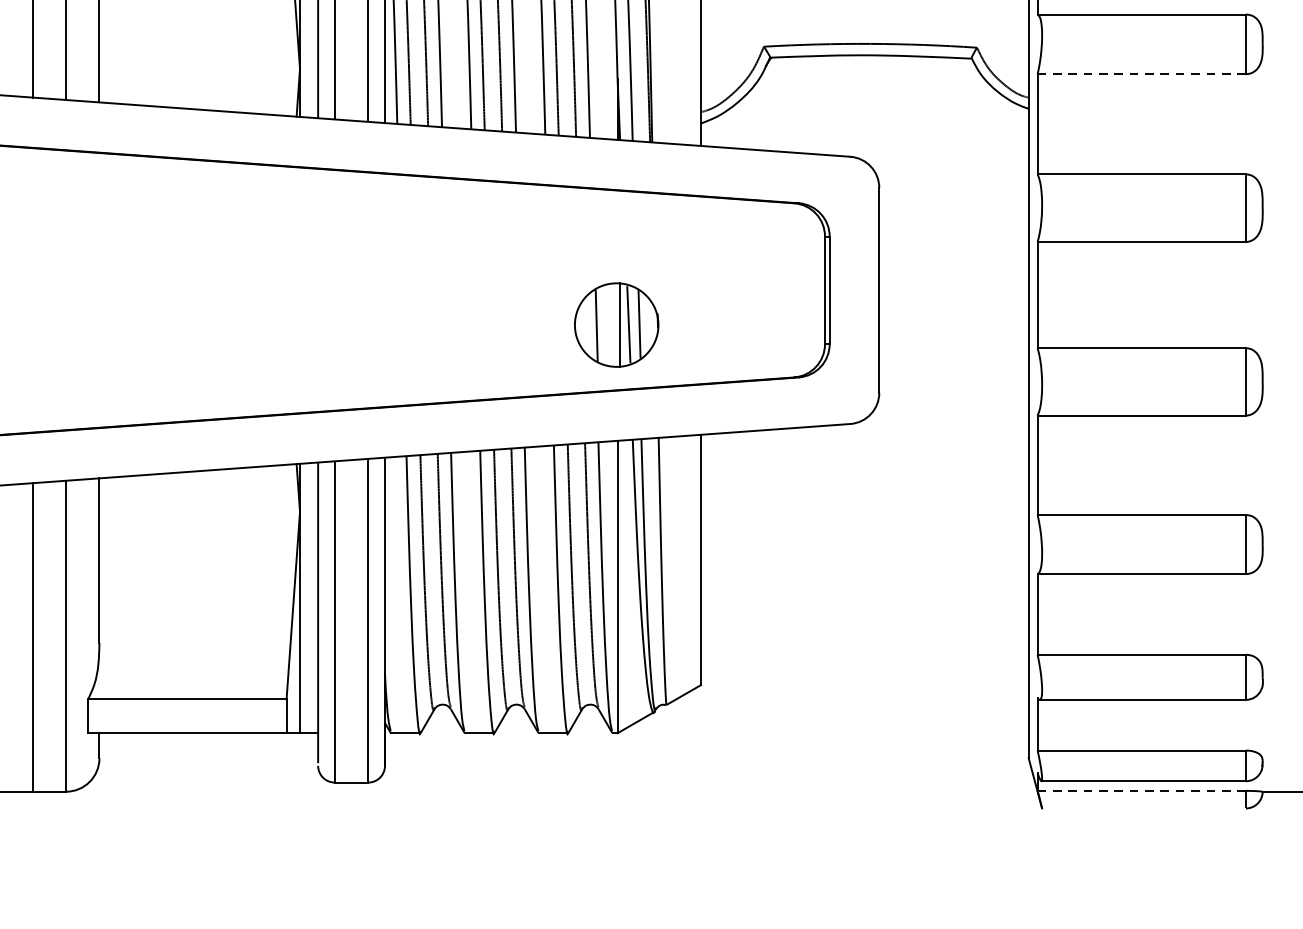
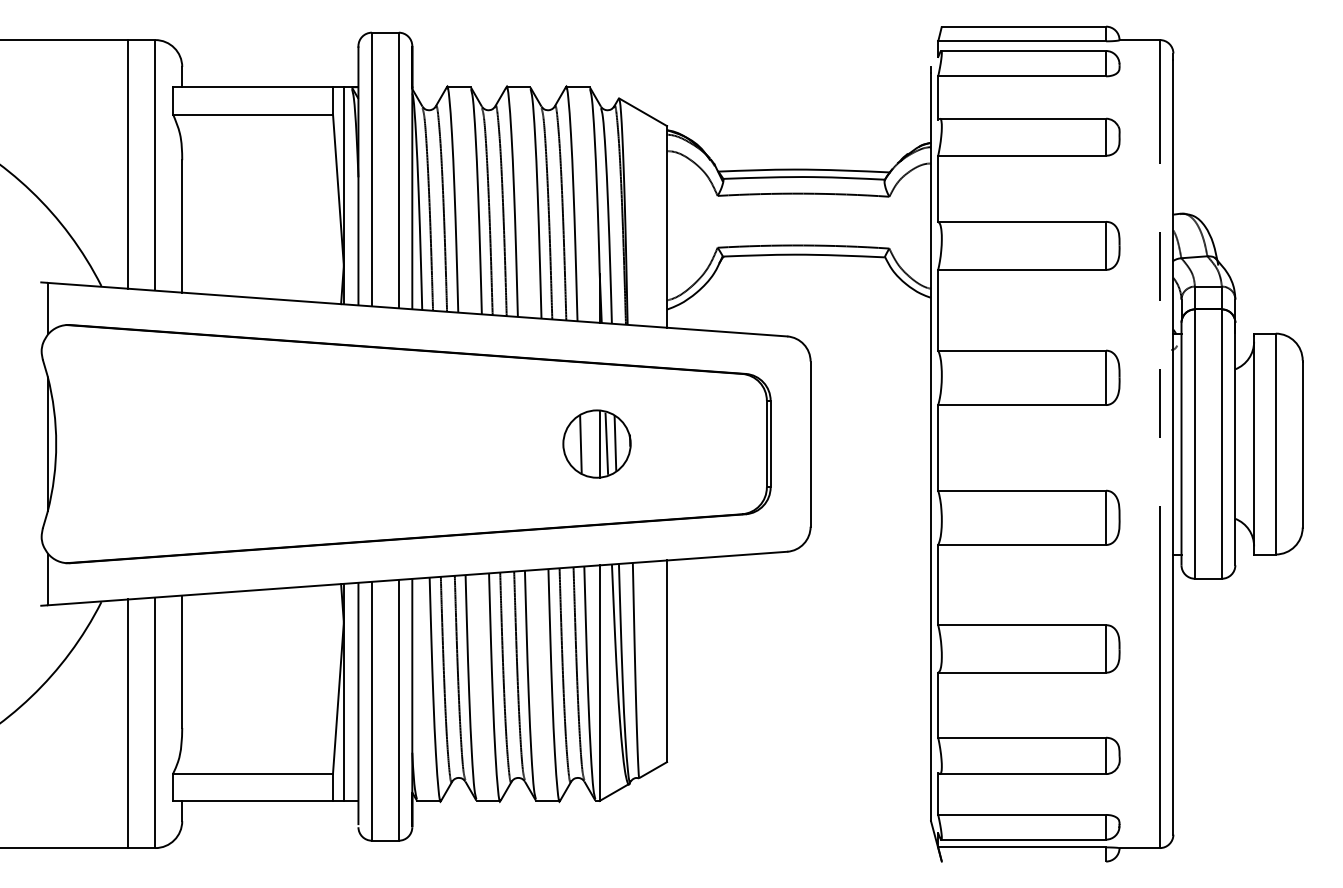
line: (1142, 73) -> (1022, 269), dashed -> solid
part: (616, 324) -> (596, 443), moved
line: (1142, 790) -> (1022, 847), dashed -> solid

